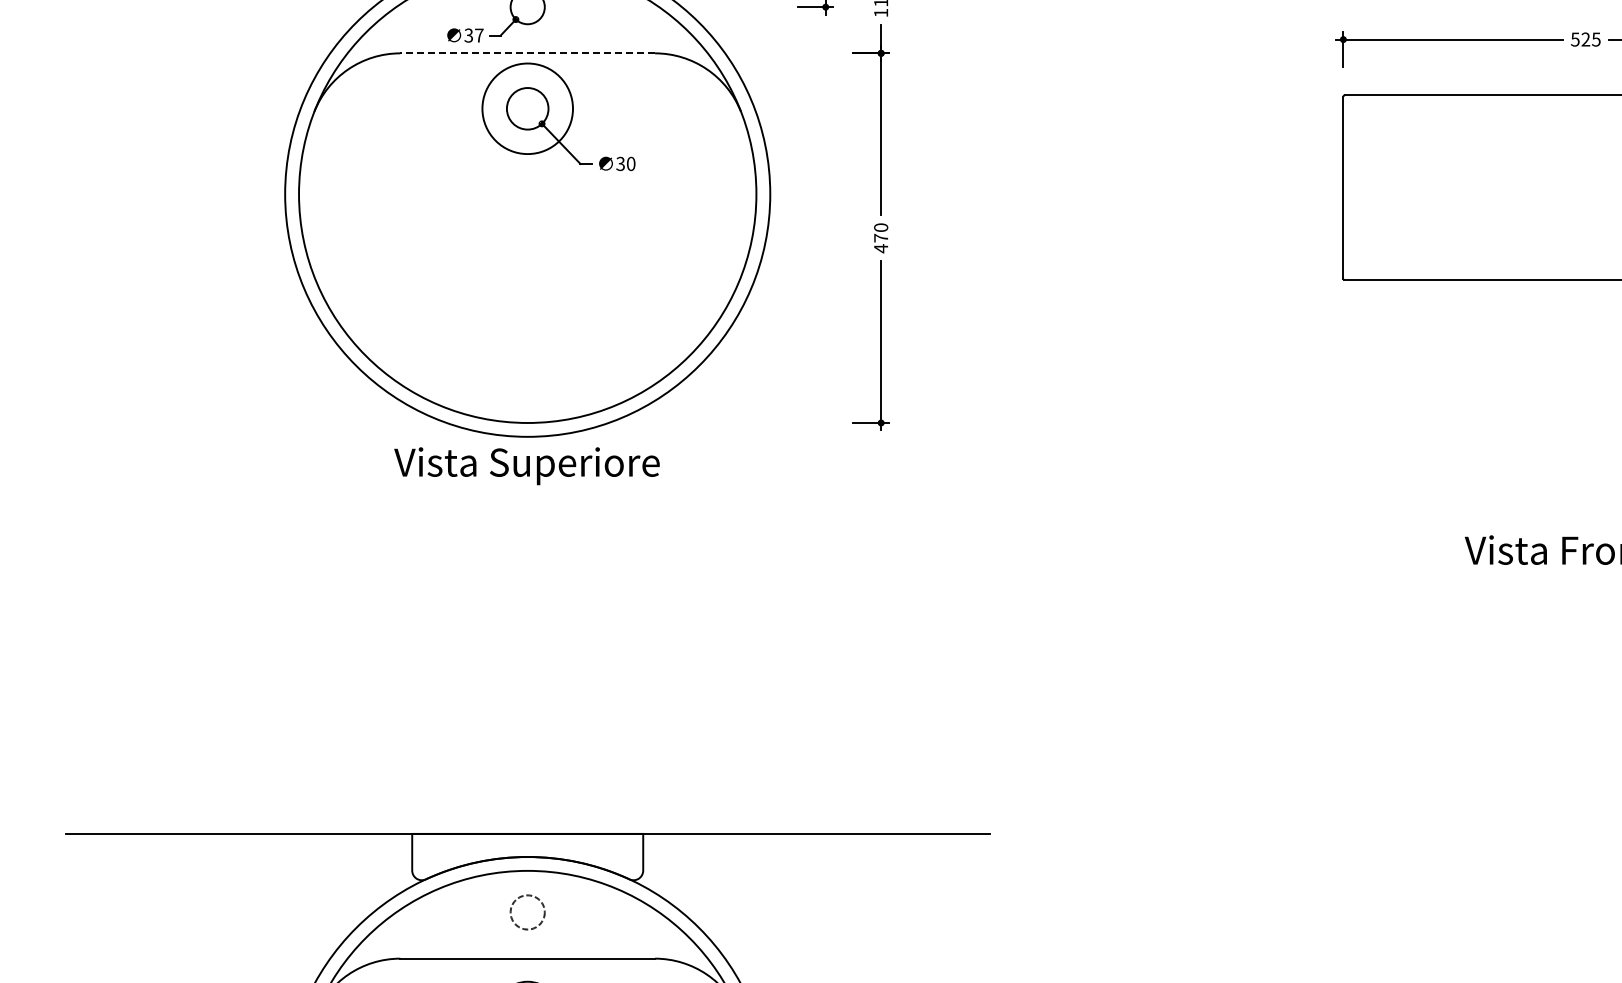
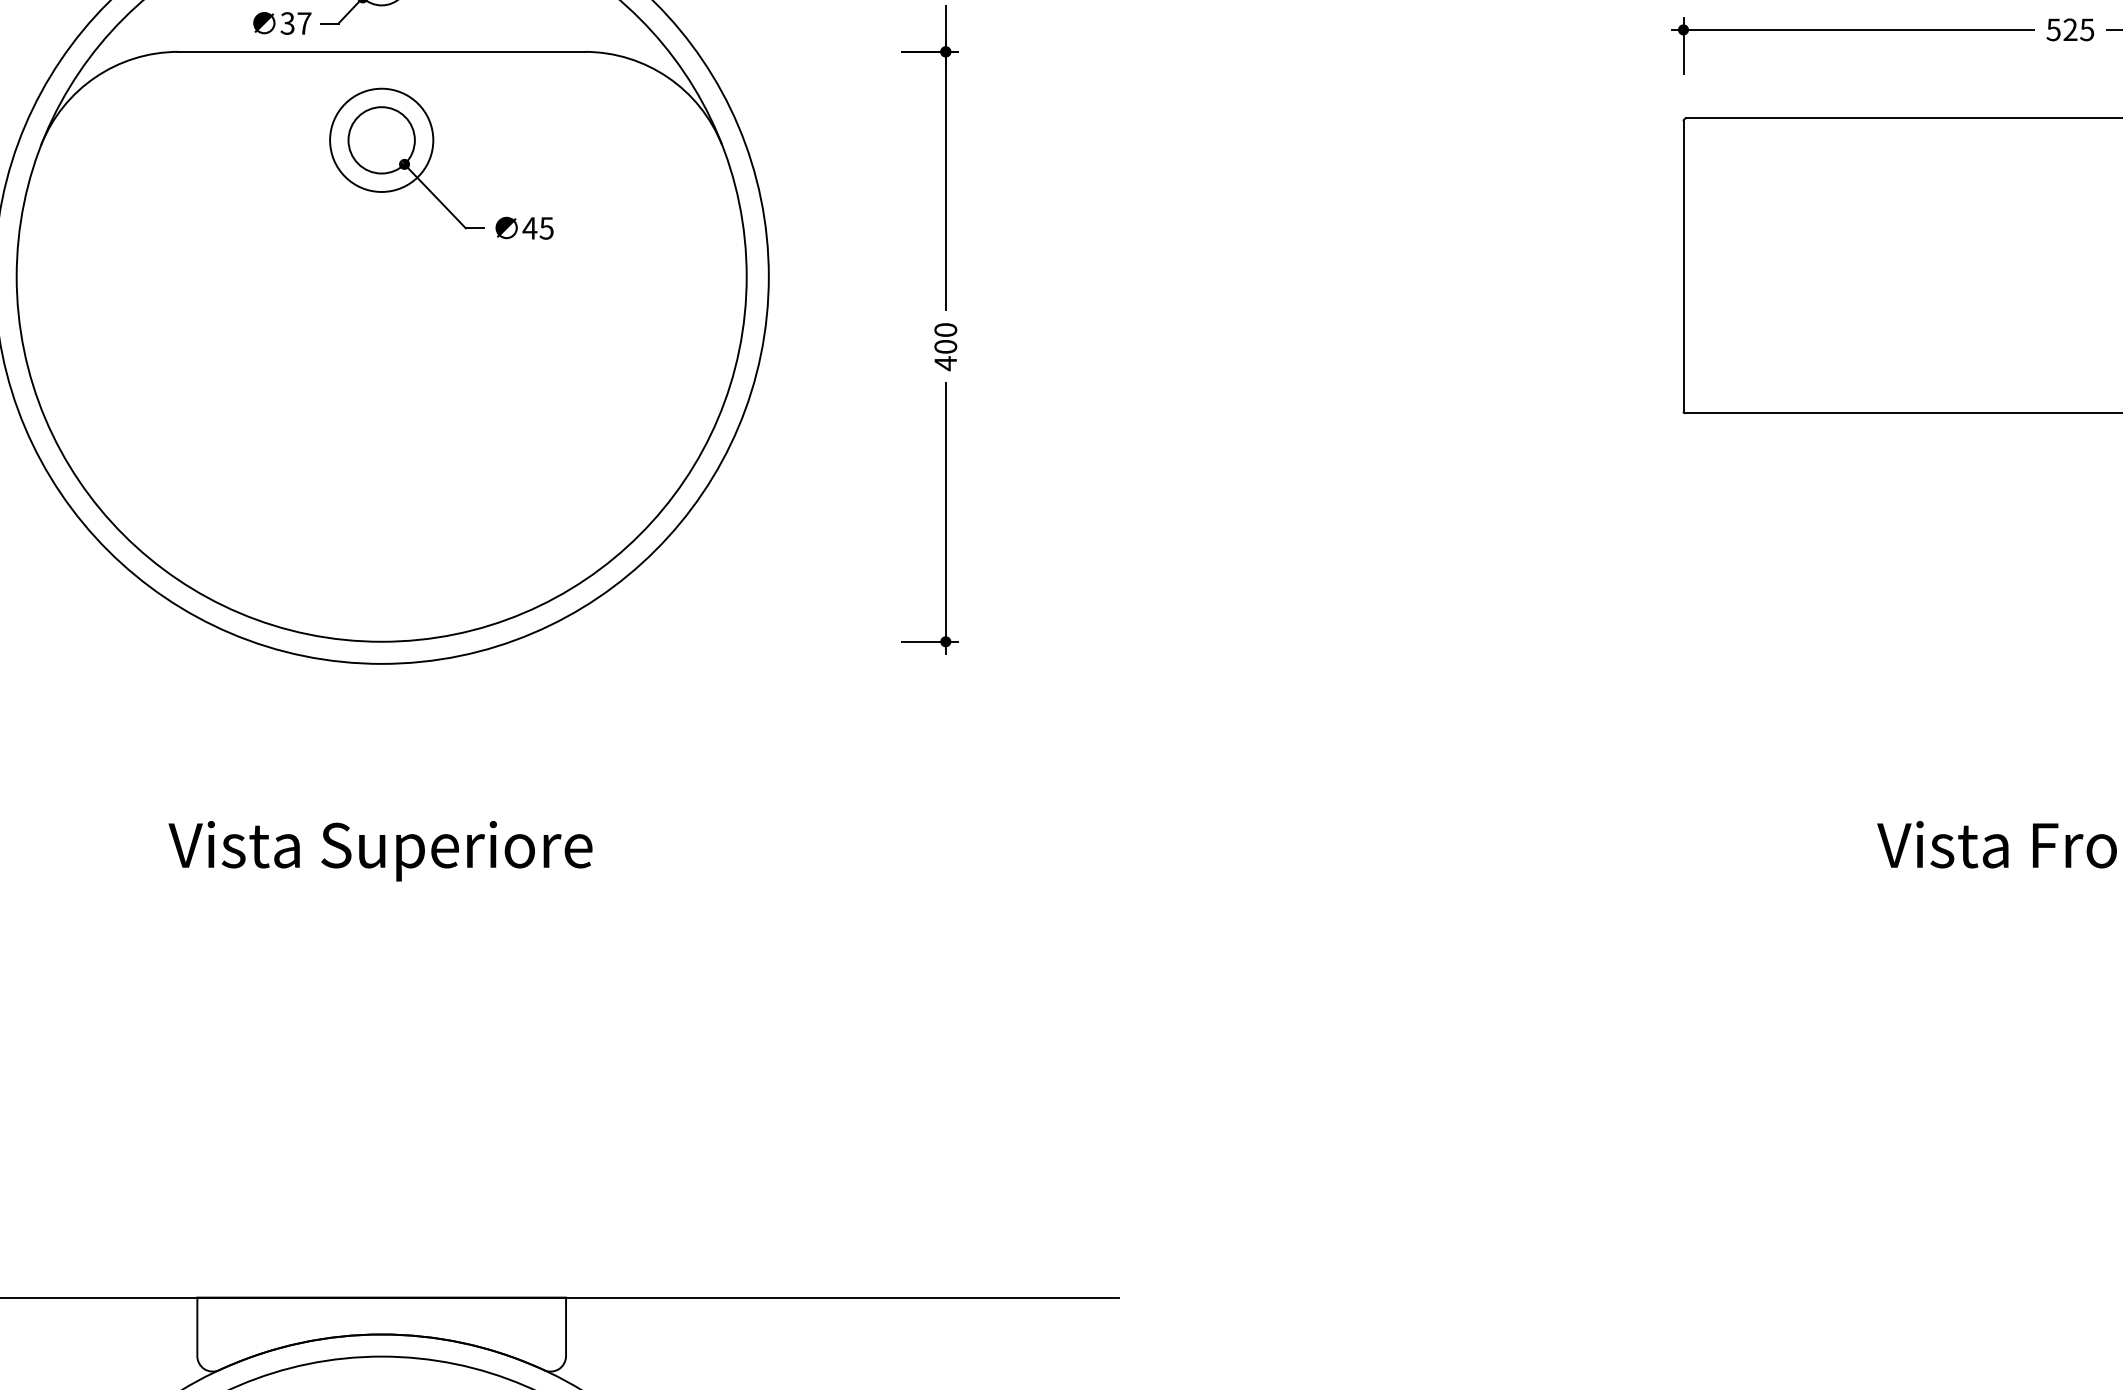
line: (527, 53) -> (381, 52), dashed -> solid
circle: (527, 108) -> (381, 139), size x0.71
text: (625, 163) -> (537, 227), 30 -> 45
text: (881, 237) -> (946, 345), 470 -> 400
text: (526, 466) -> (379, 851), moved

